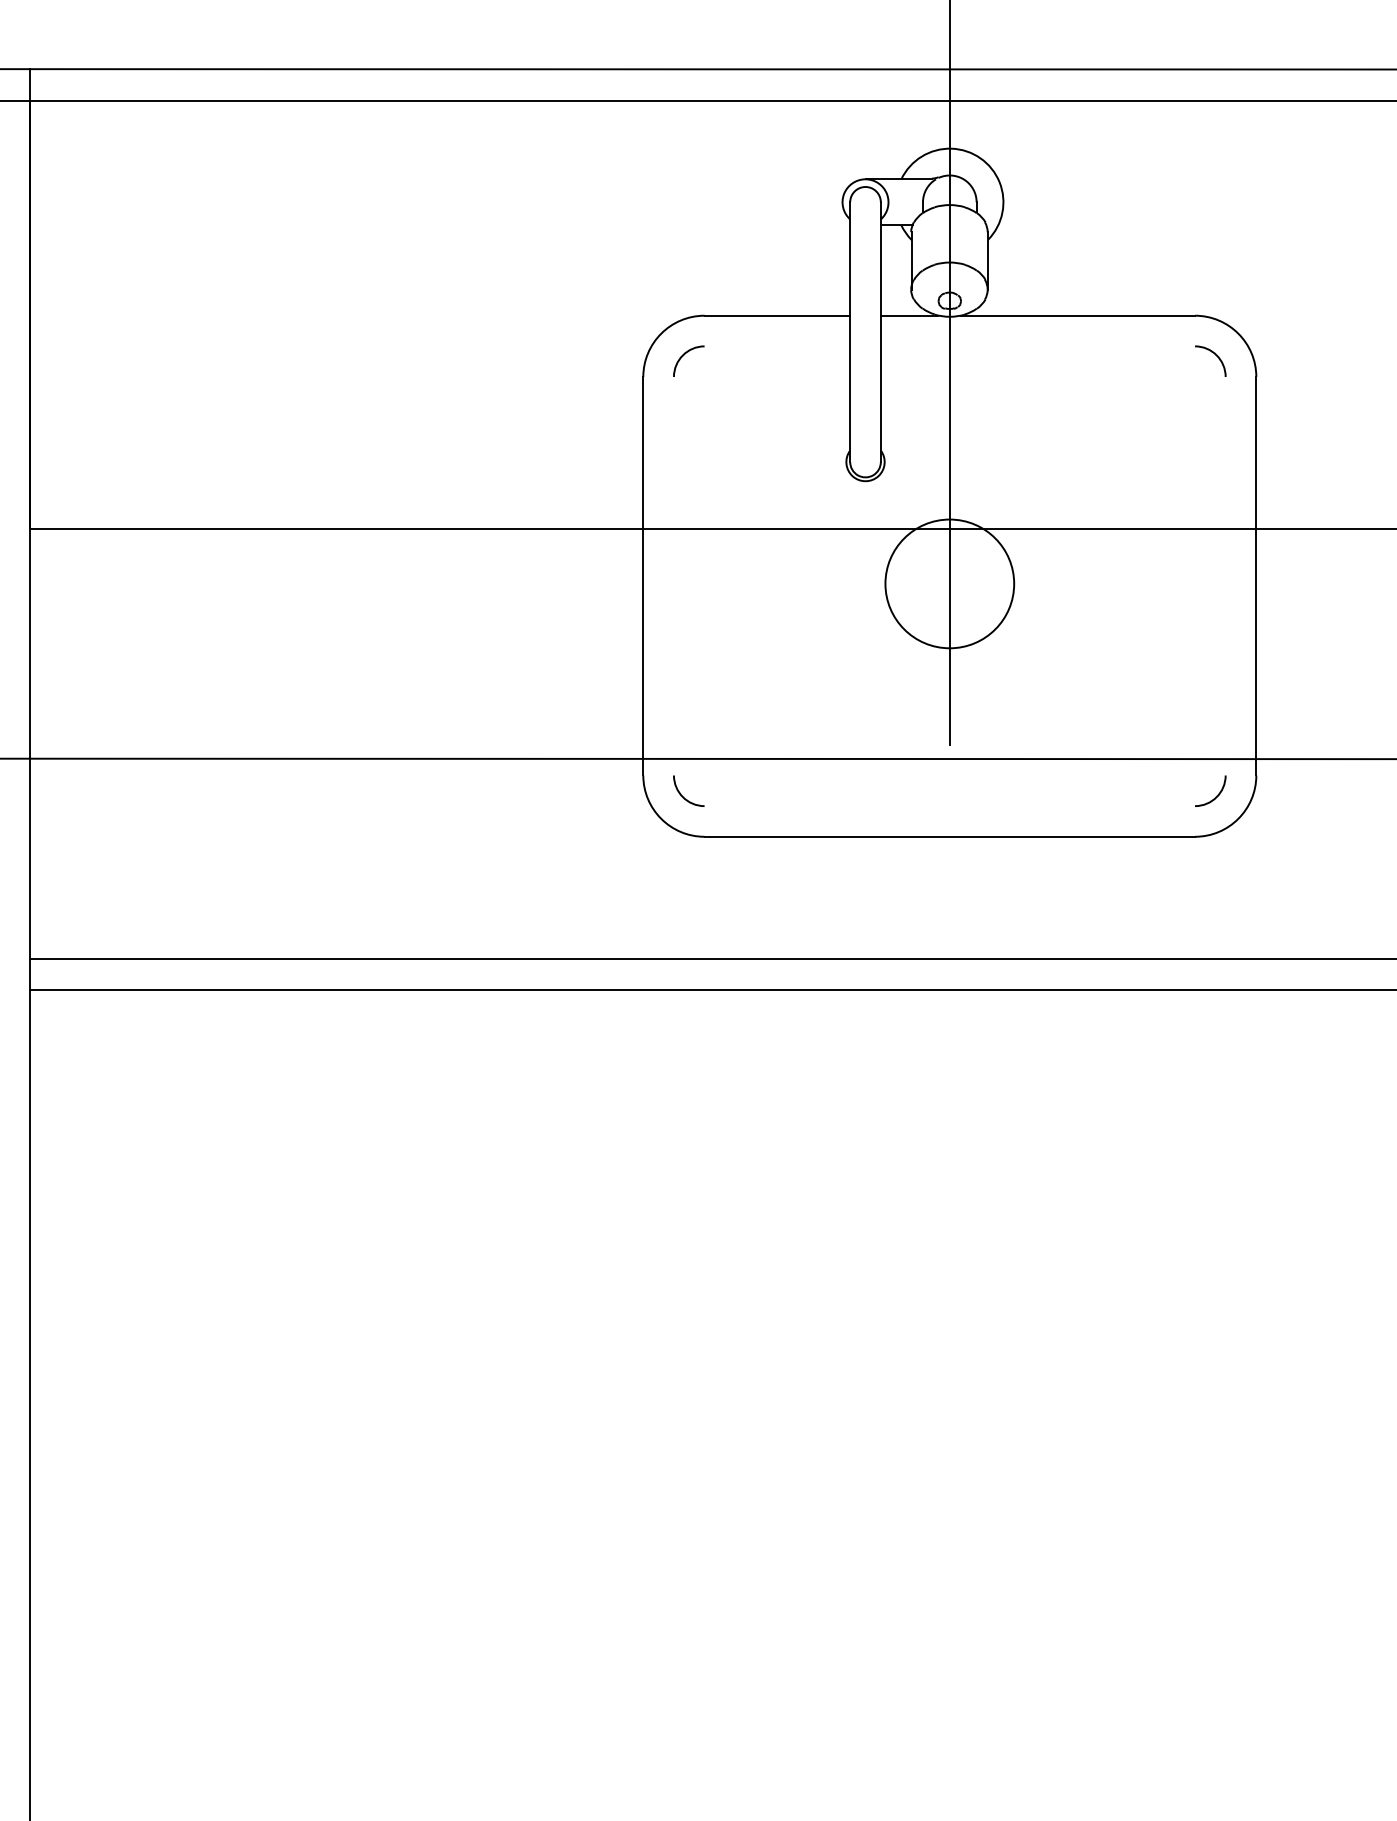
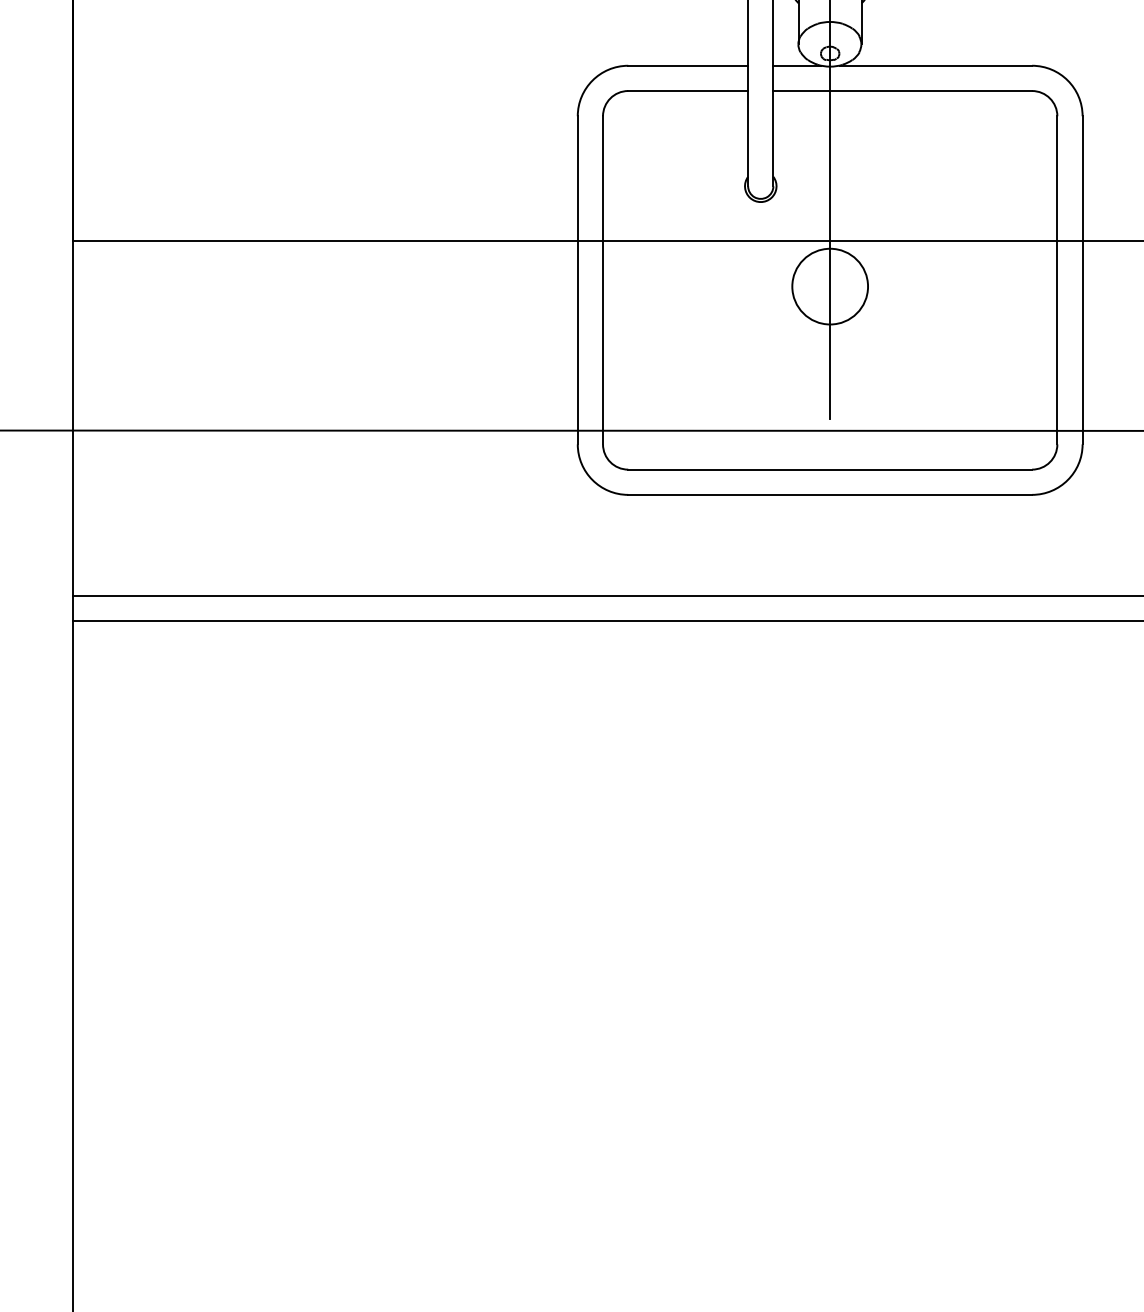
line: (777, 346) -> (688, 91), added
line: (1037, 346) -> (902, 91), added
line: (673, 576) -> (602, 280), added
line: (1225, 576) -> (1057, 280), added
circle: (949, 583) -> (829, 286), size x0.71
line: (949, 806) -> (829, 469), added

